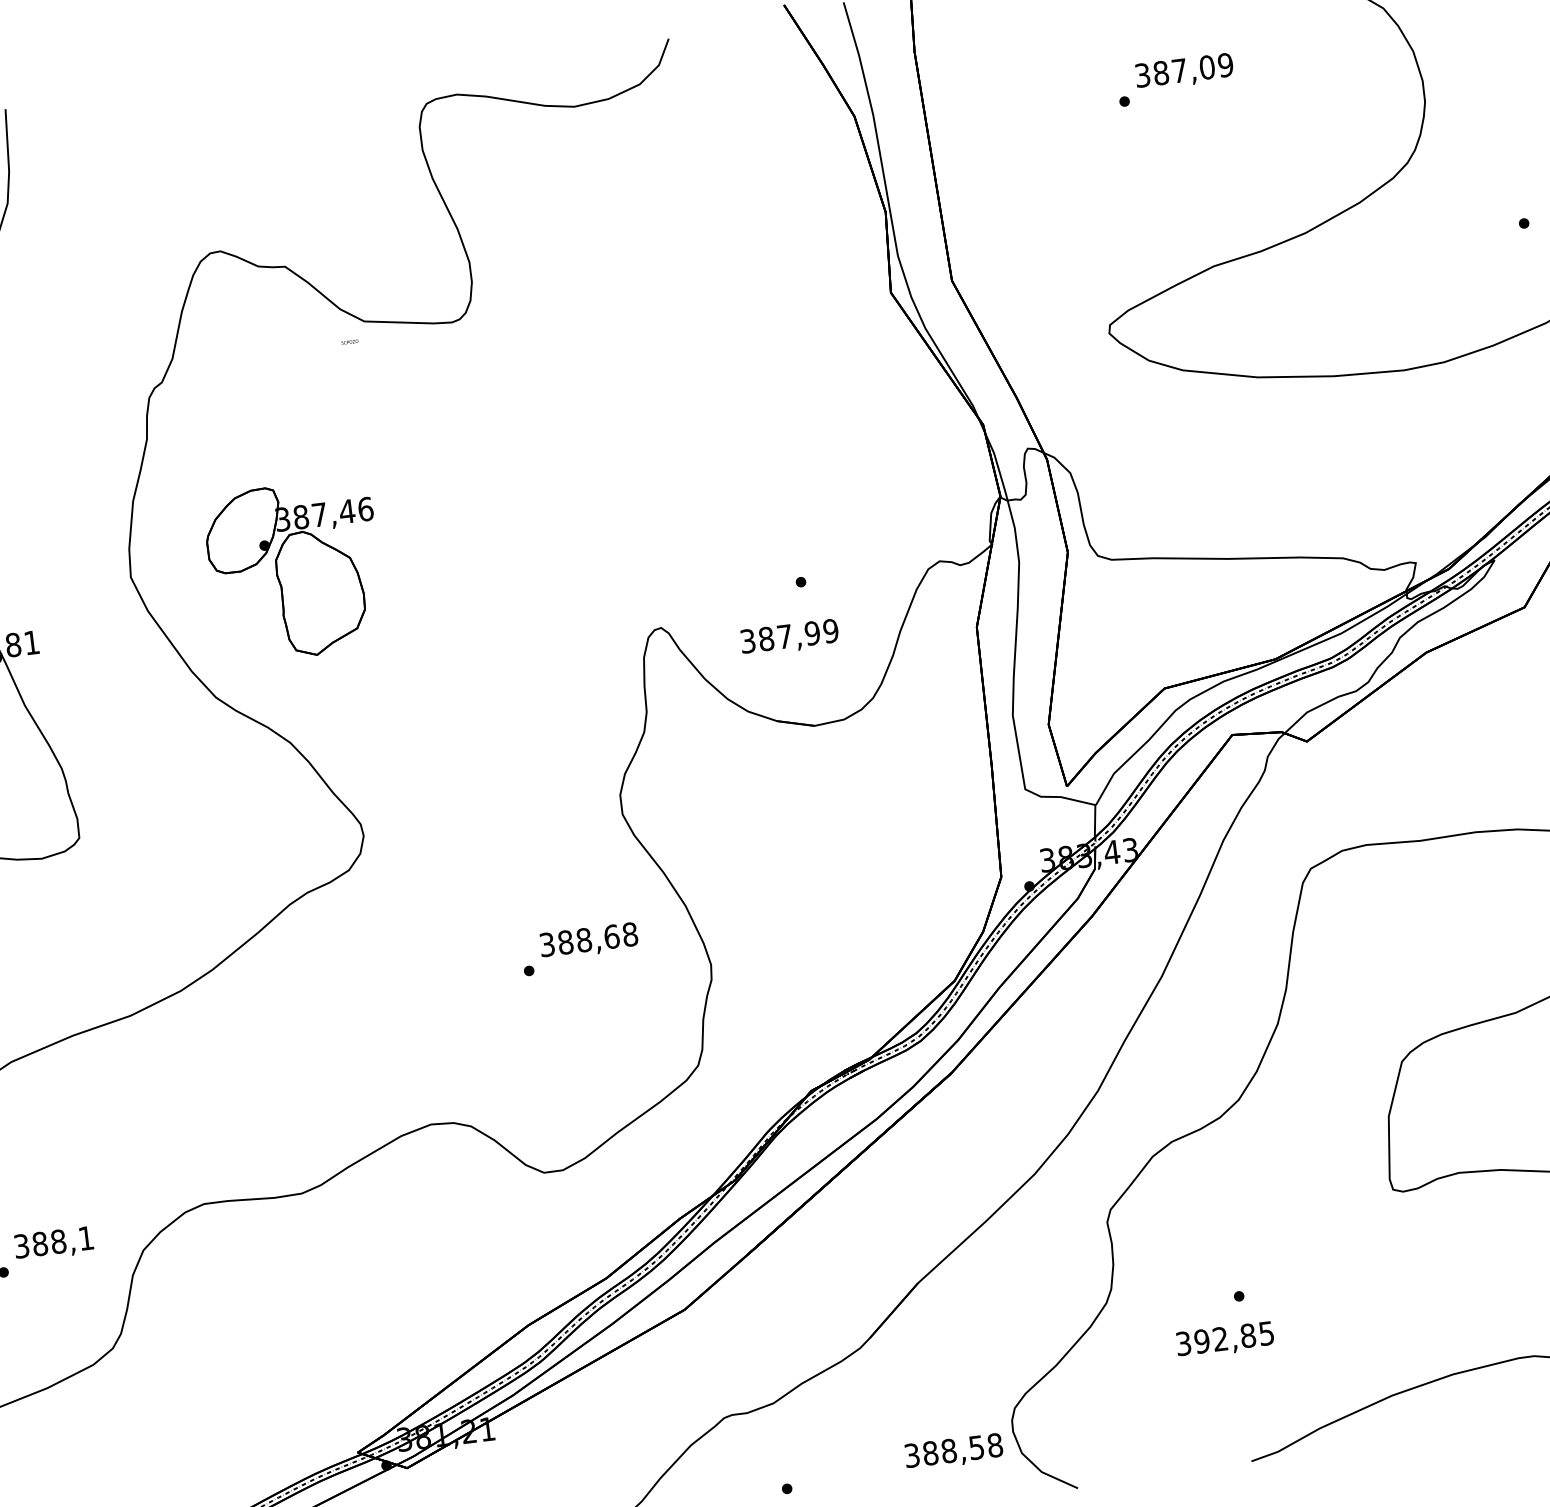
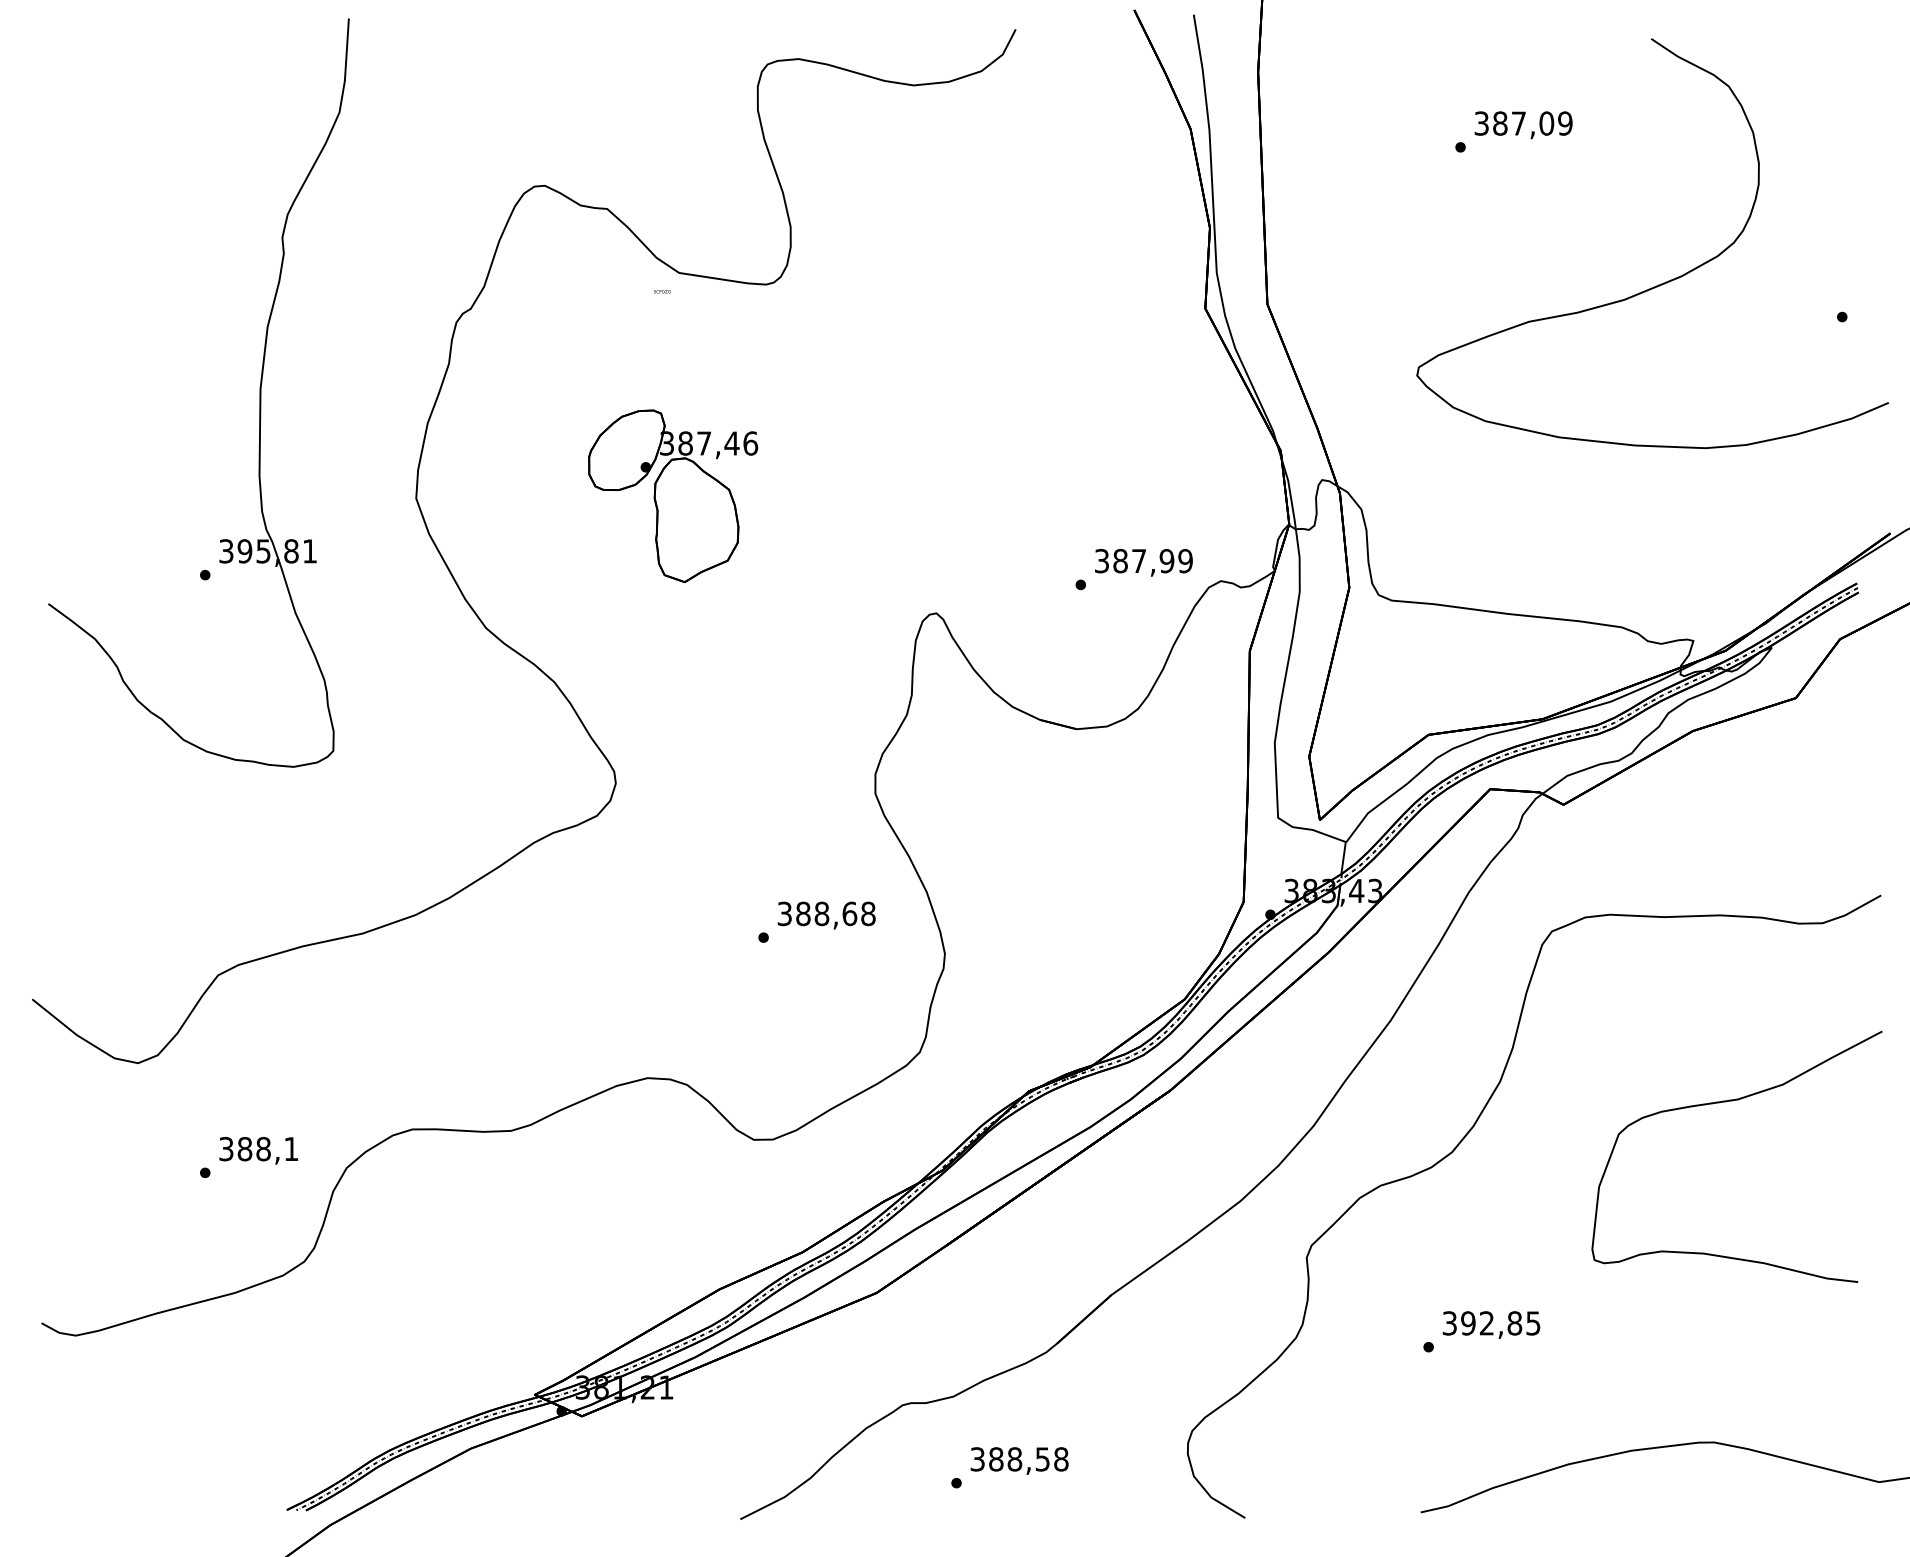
part: (295, 571) -> (673, 496), moved
text: (789, 637) -> (1143, 562), moved
text: (1225, 1339) -> (1491, 1324), moved
text: (953, 1451) -> (1019, 1460), moved

